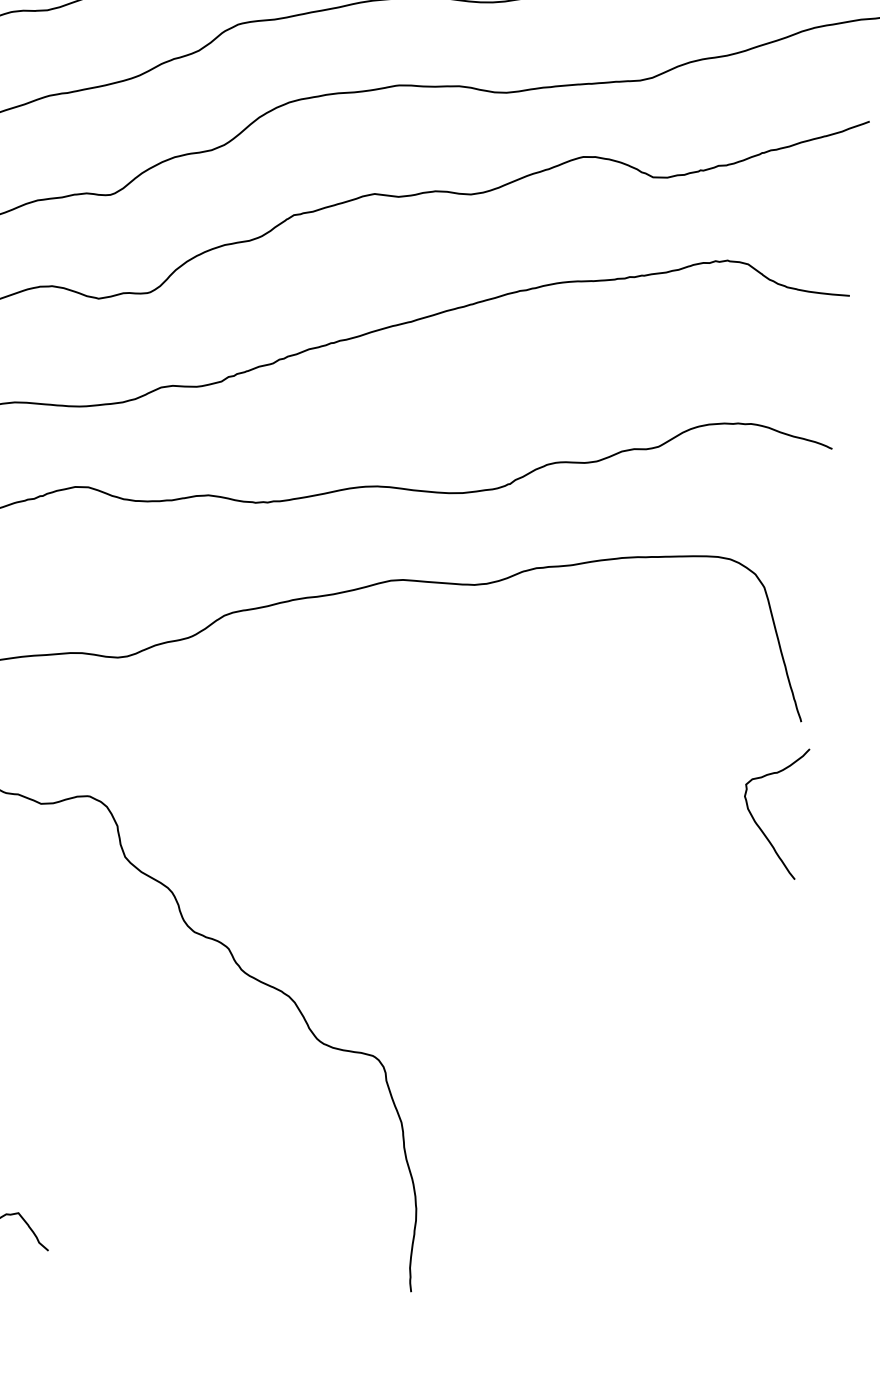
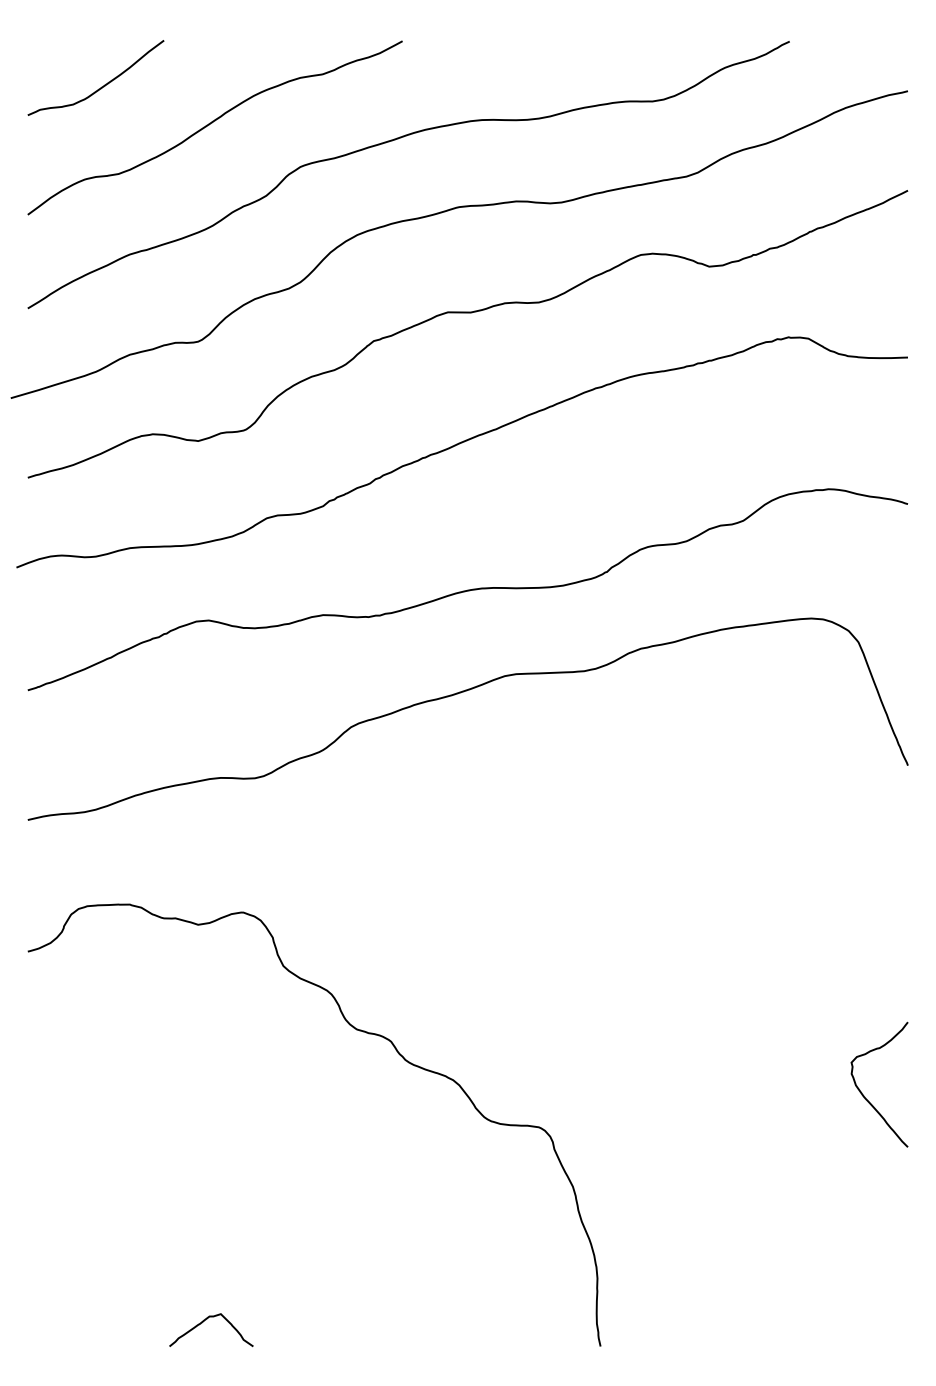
curve: (755, 820) -> (864, 1095), moved

